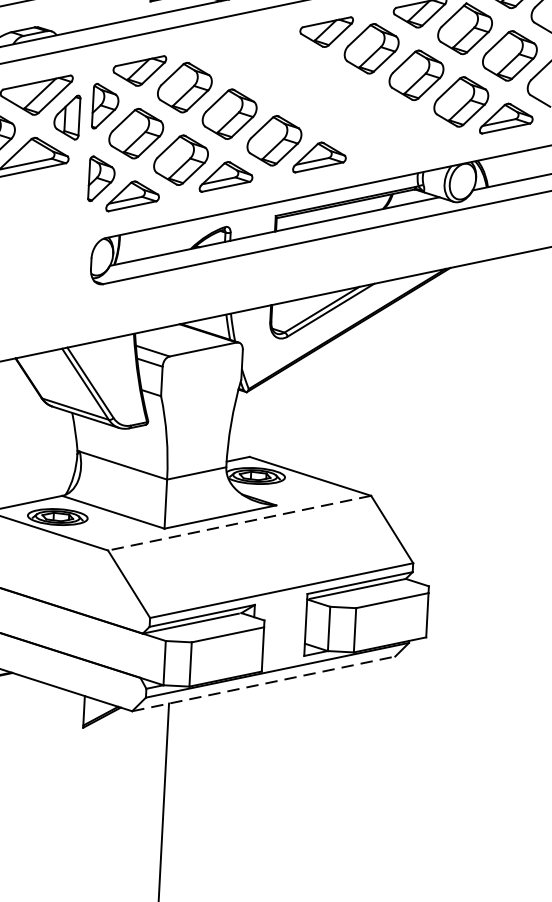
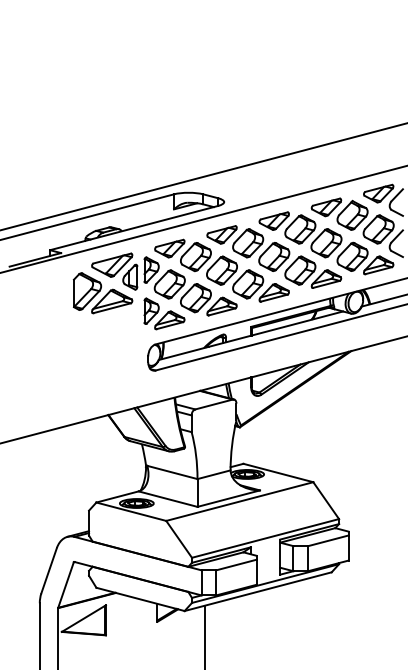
part: (323, 93) -> (274, 256), added
line: (239, 523) -> (239, 501), dashed -> solid
line: (264, 683) -> (258, 591), dashed -> solid

